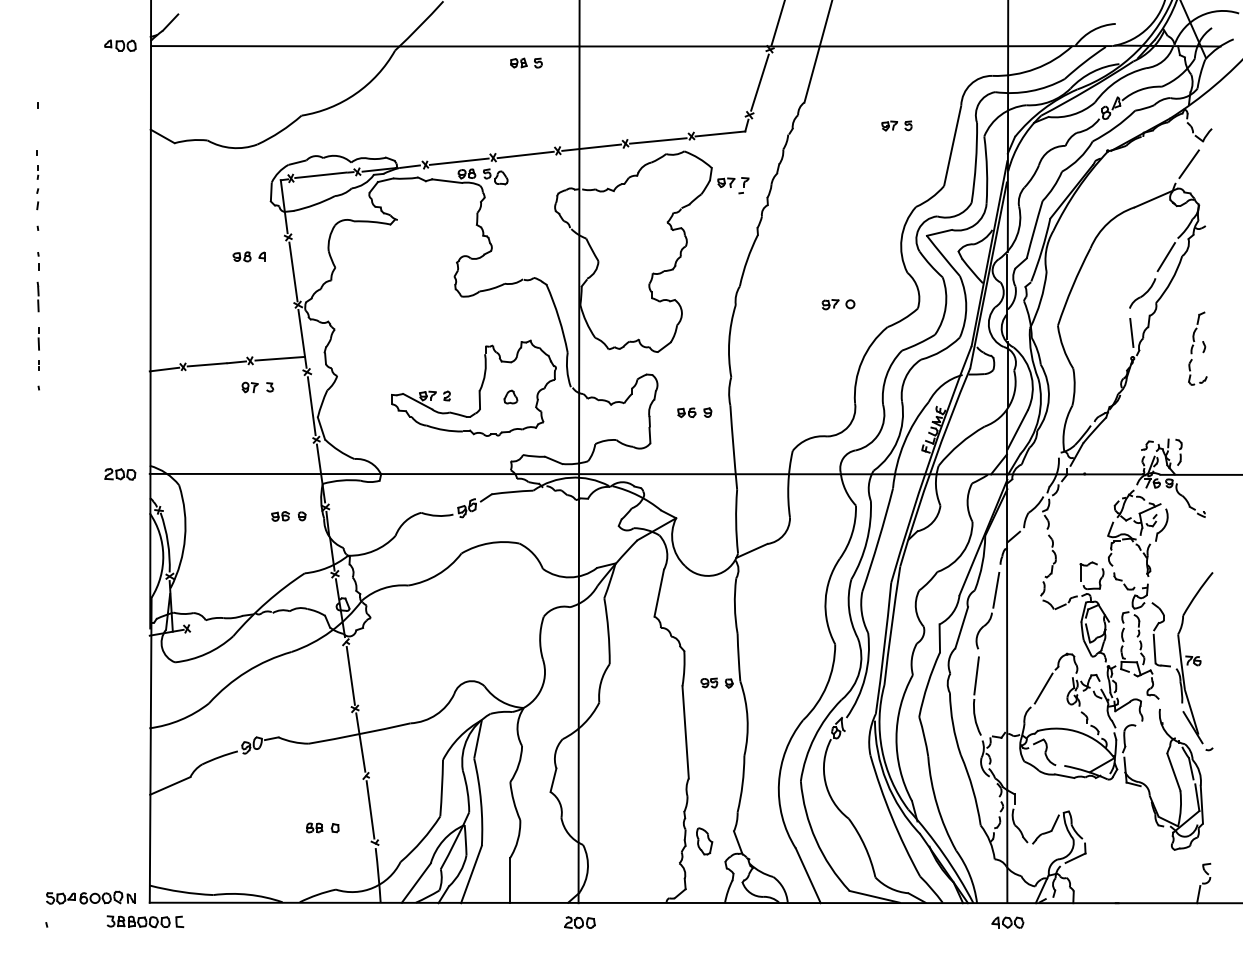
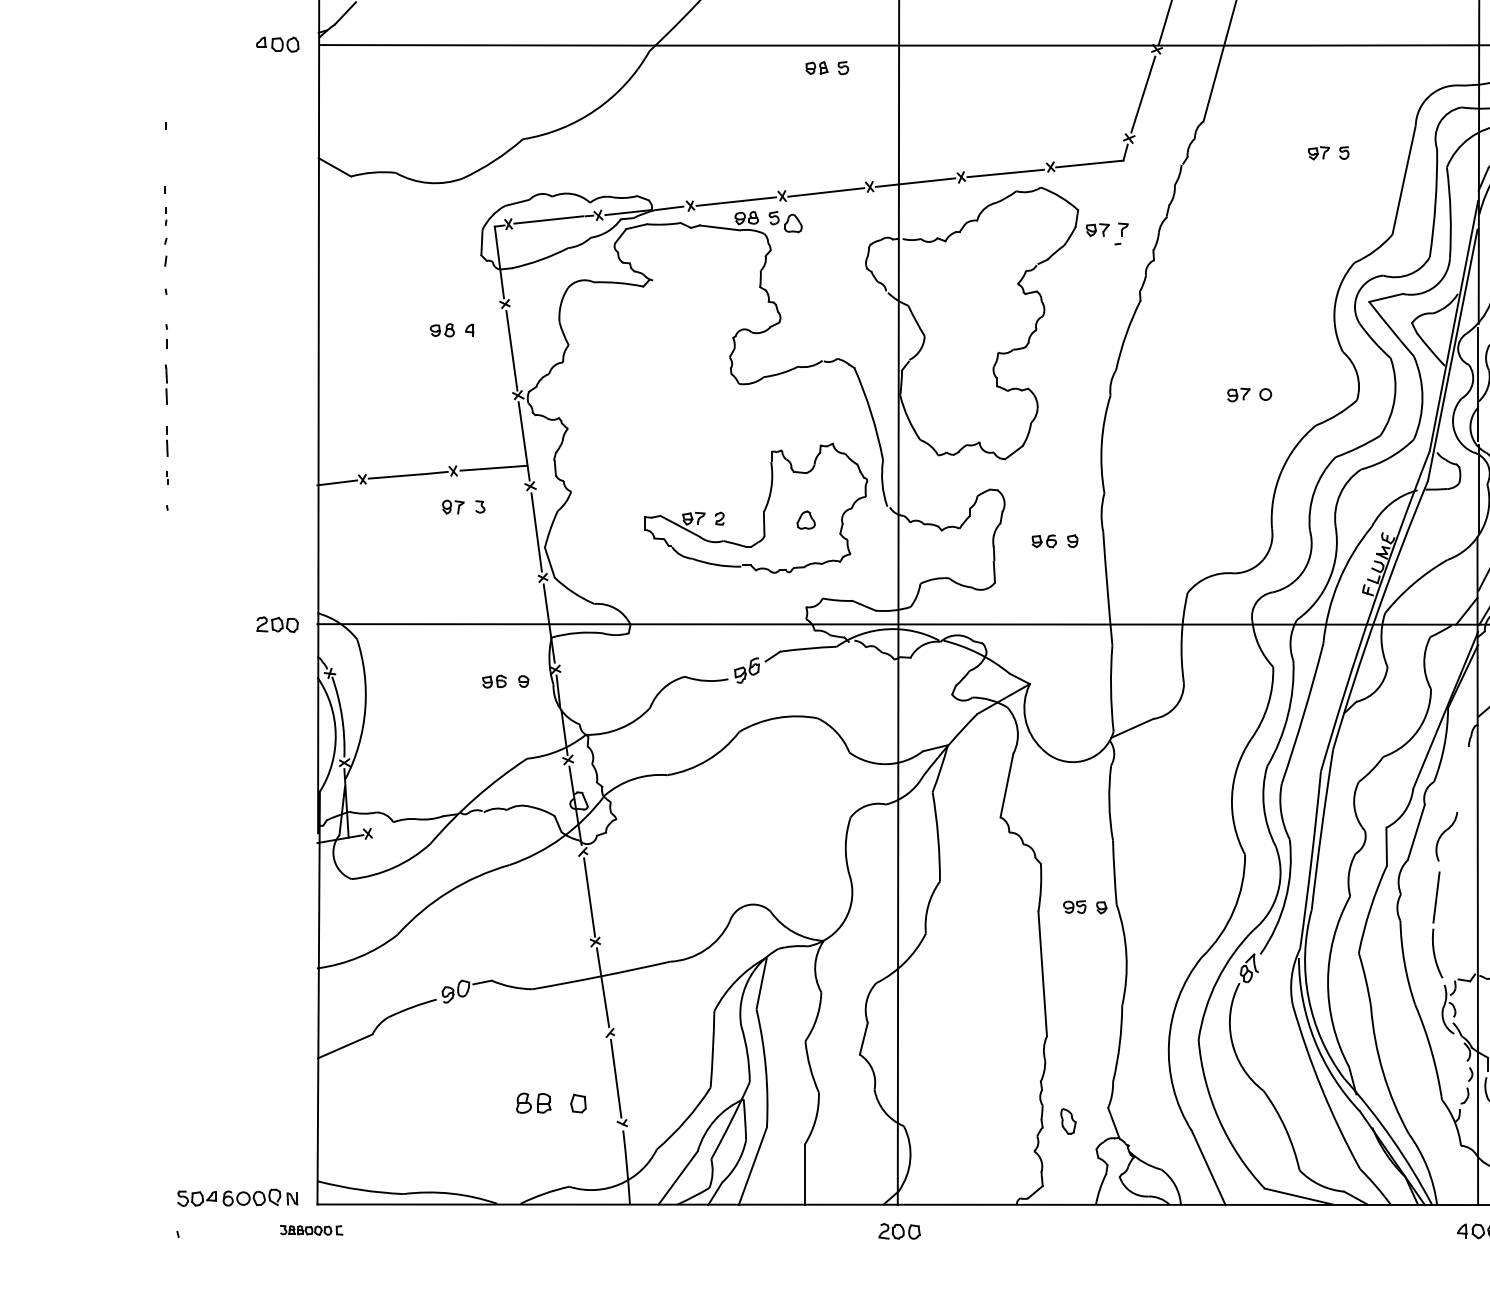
line: (996, 589) -> (1463, 780), removed
part: (322, 827) -> (551, 1102), size x1.6
part: (704, 841) -> (1068, 1121), size x0.7
part: (145, 921) -> (311, 1229), size x0.6

